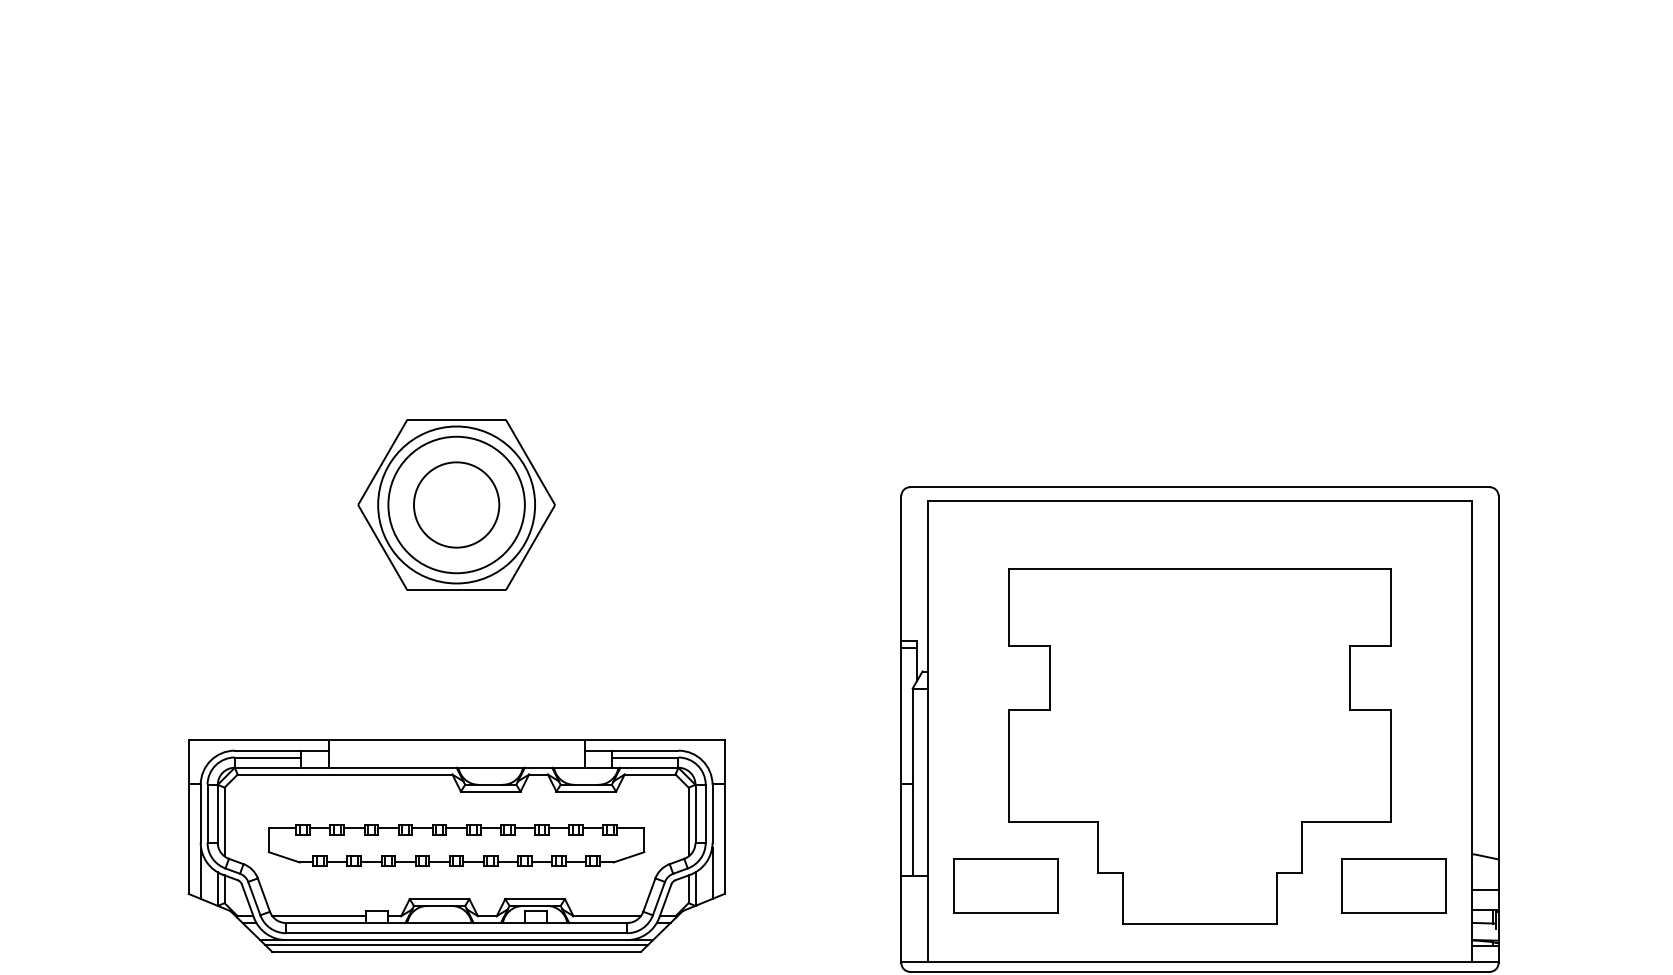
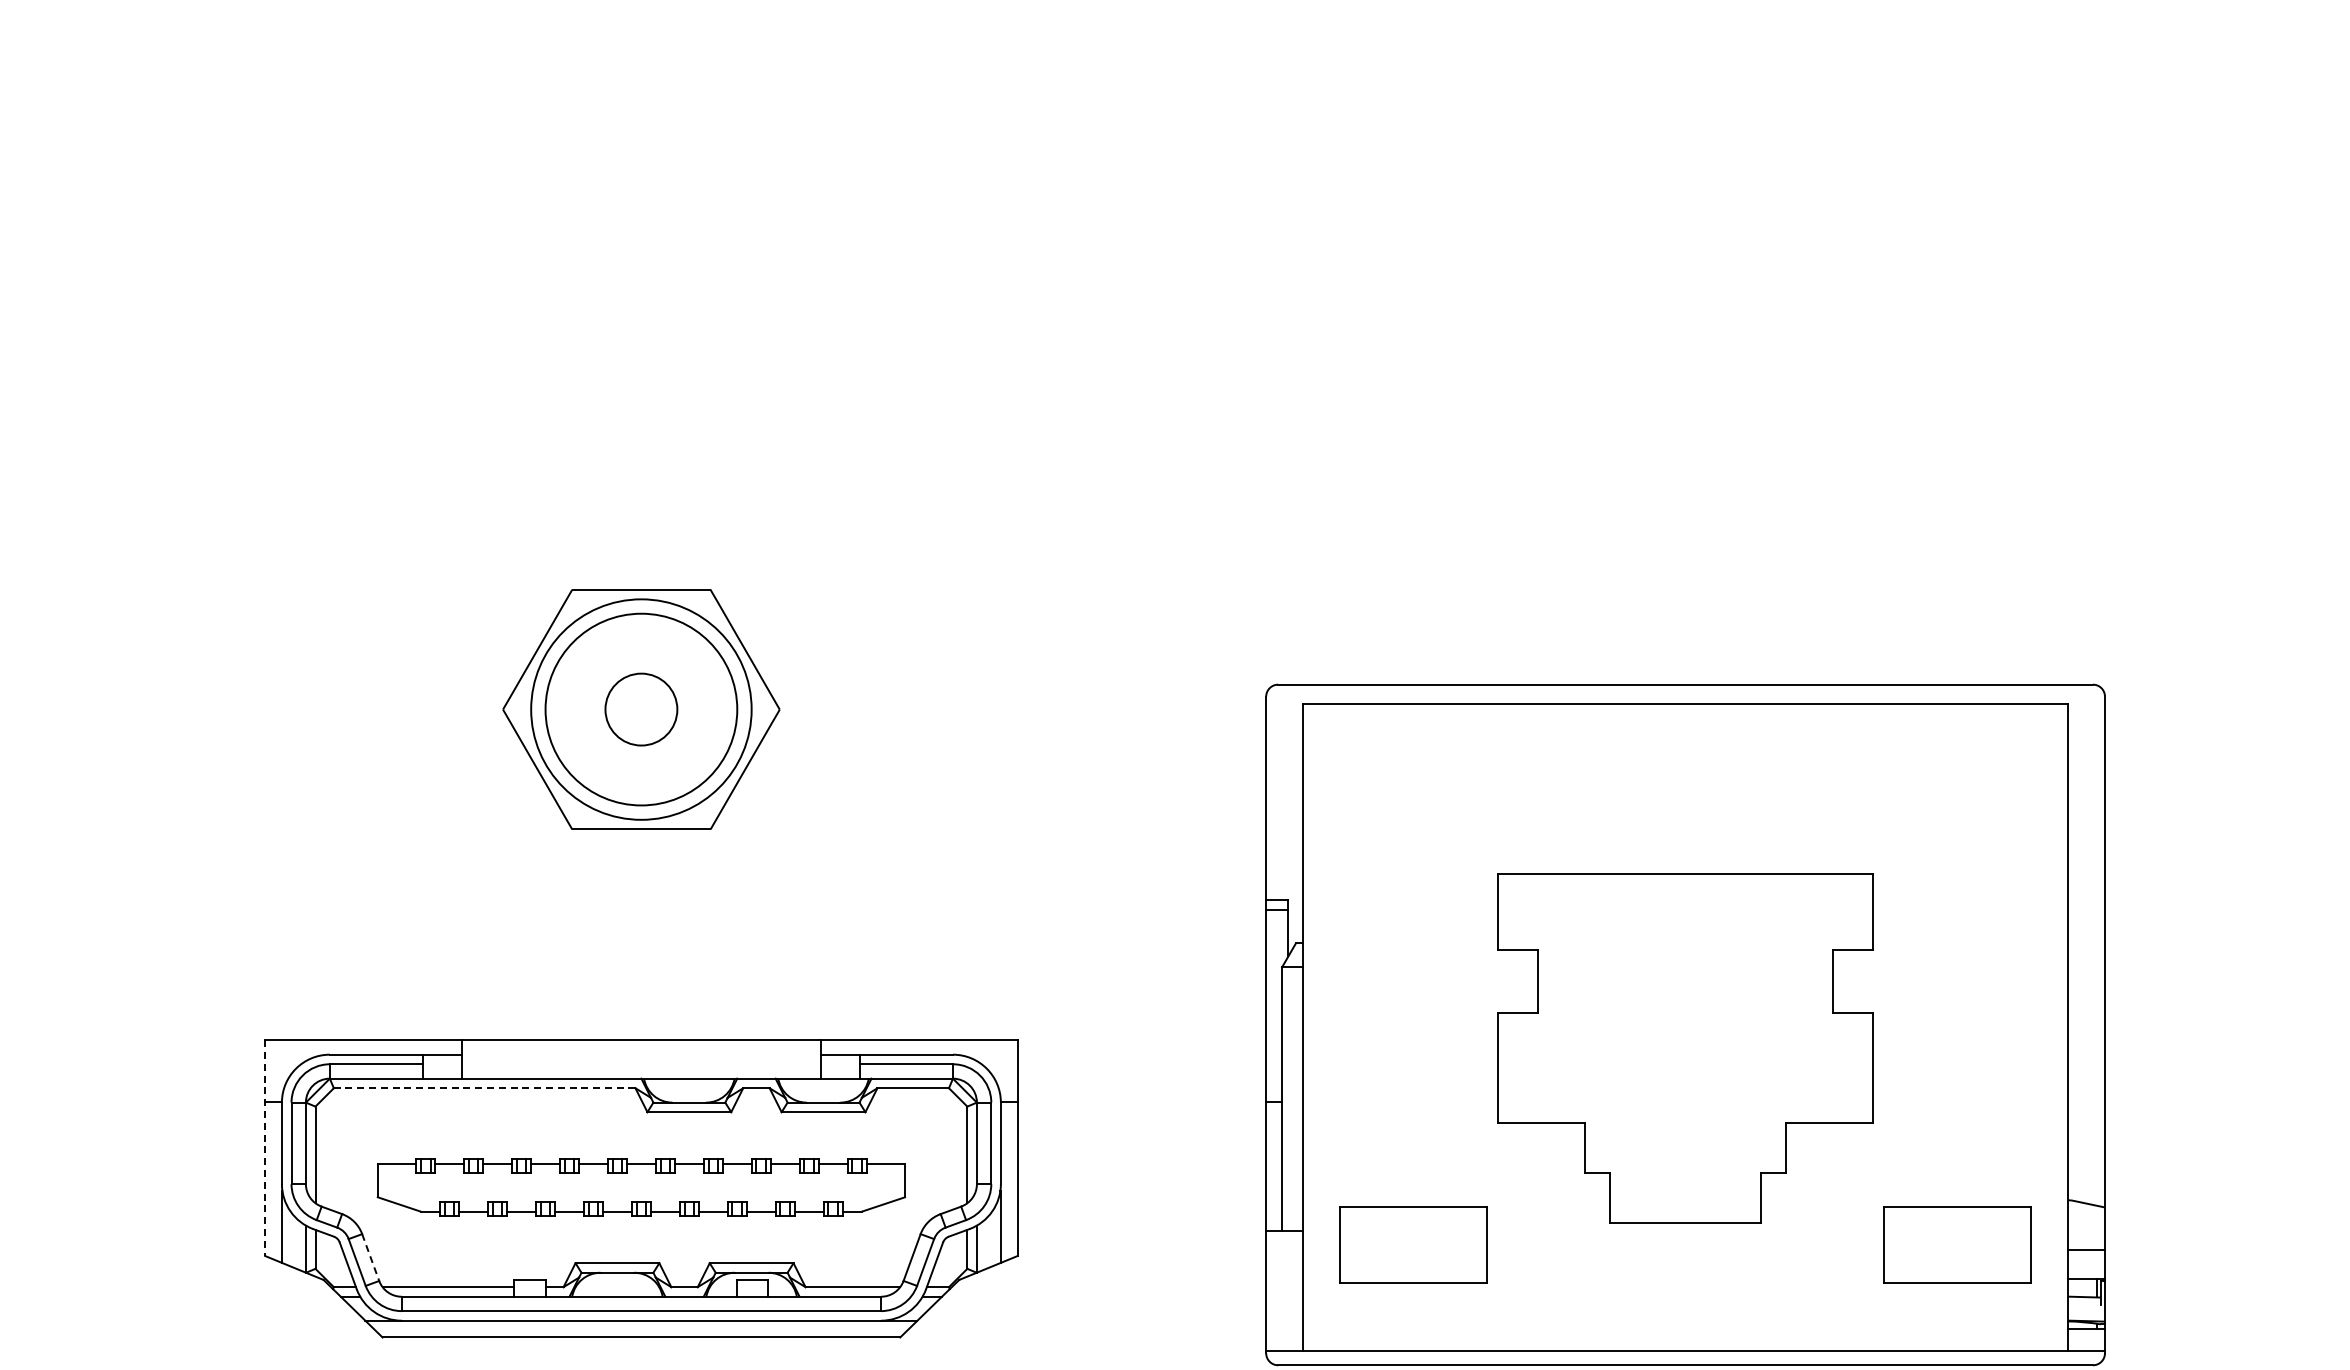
circle: (456, 504) -> (641, 709), size x0.6
part: (1199, 746) -> (1685, 1048), size x0.7
line: (344, 774) -> (484, 1088), solid -> dashed
line: (189, 817) -> (265, 1148), solid -> dashed
line: (263, 895) -> (370, 1257), solid -> dashed
line: (456, 944) -> (641, 1327), removed

